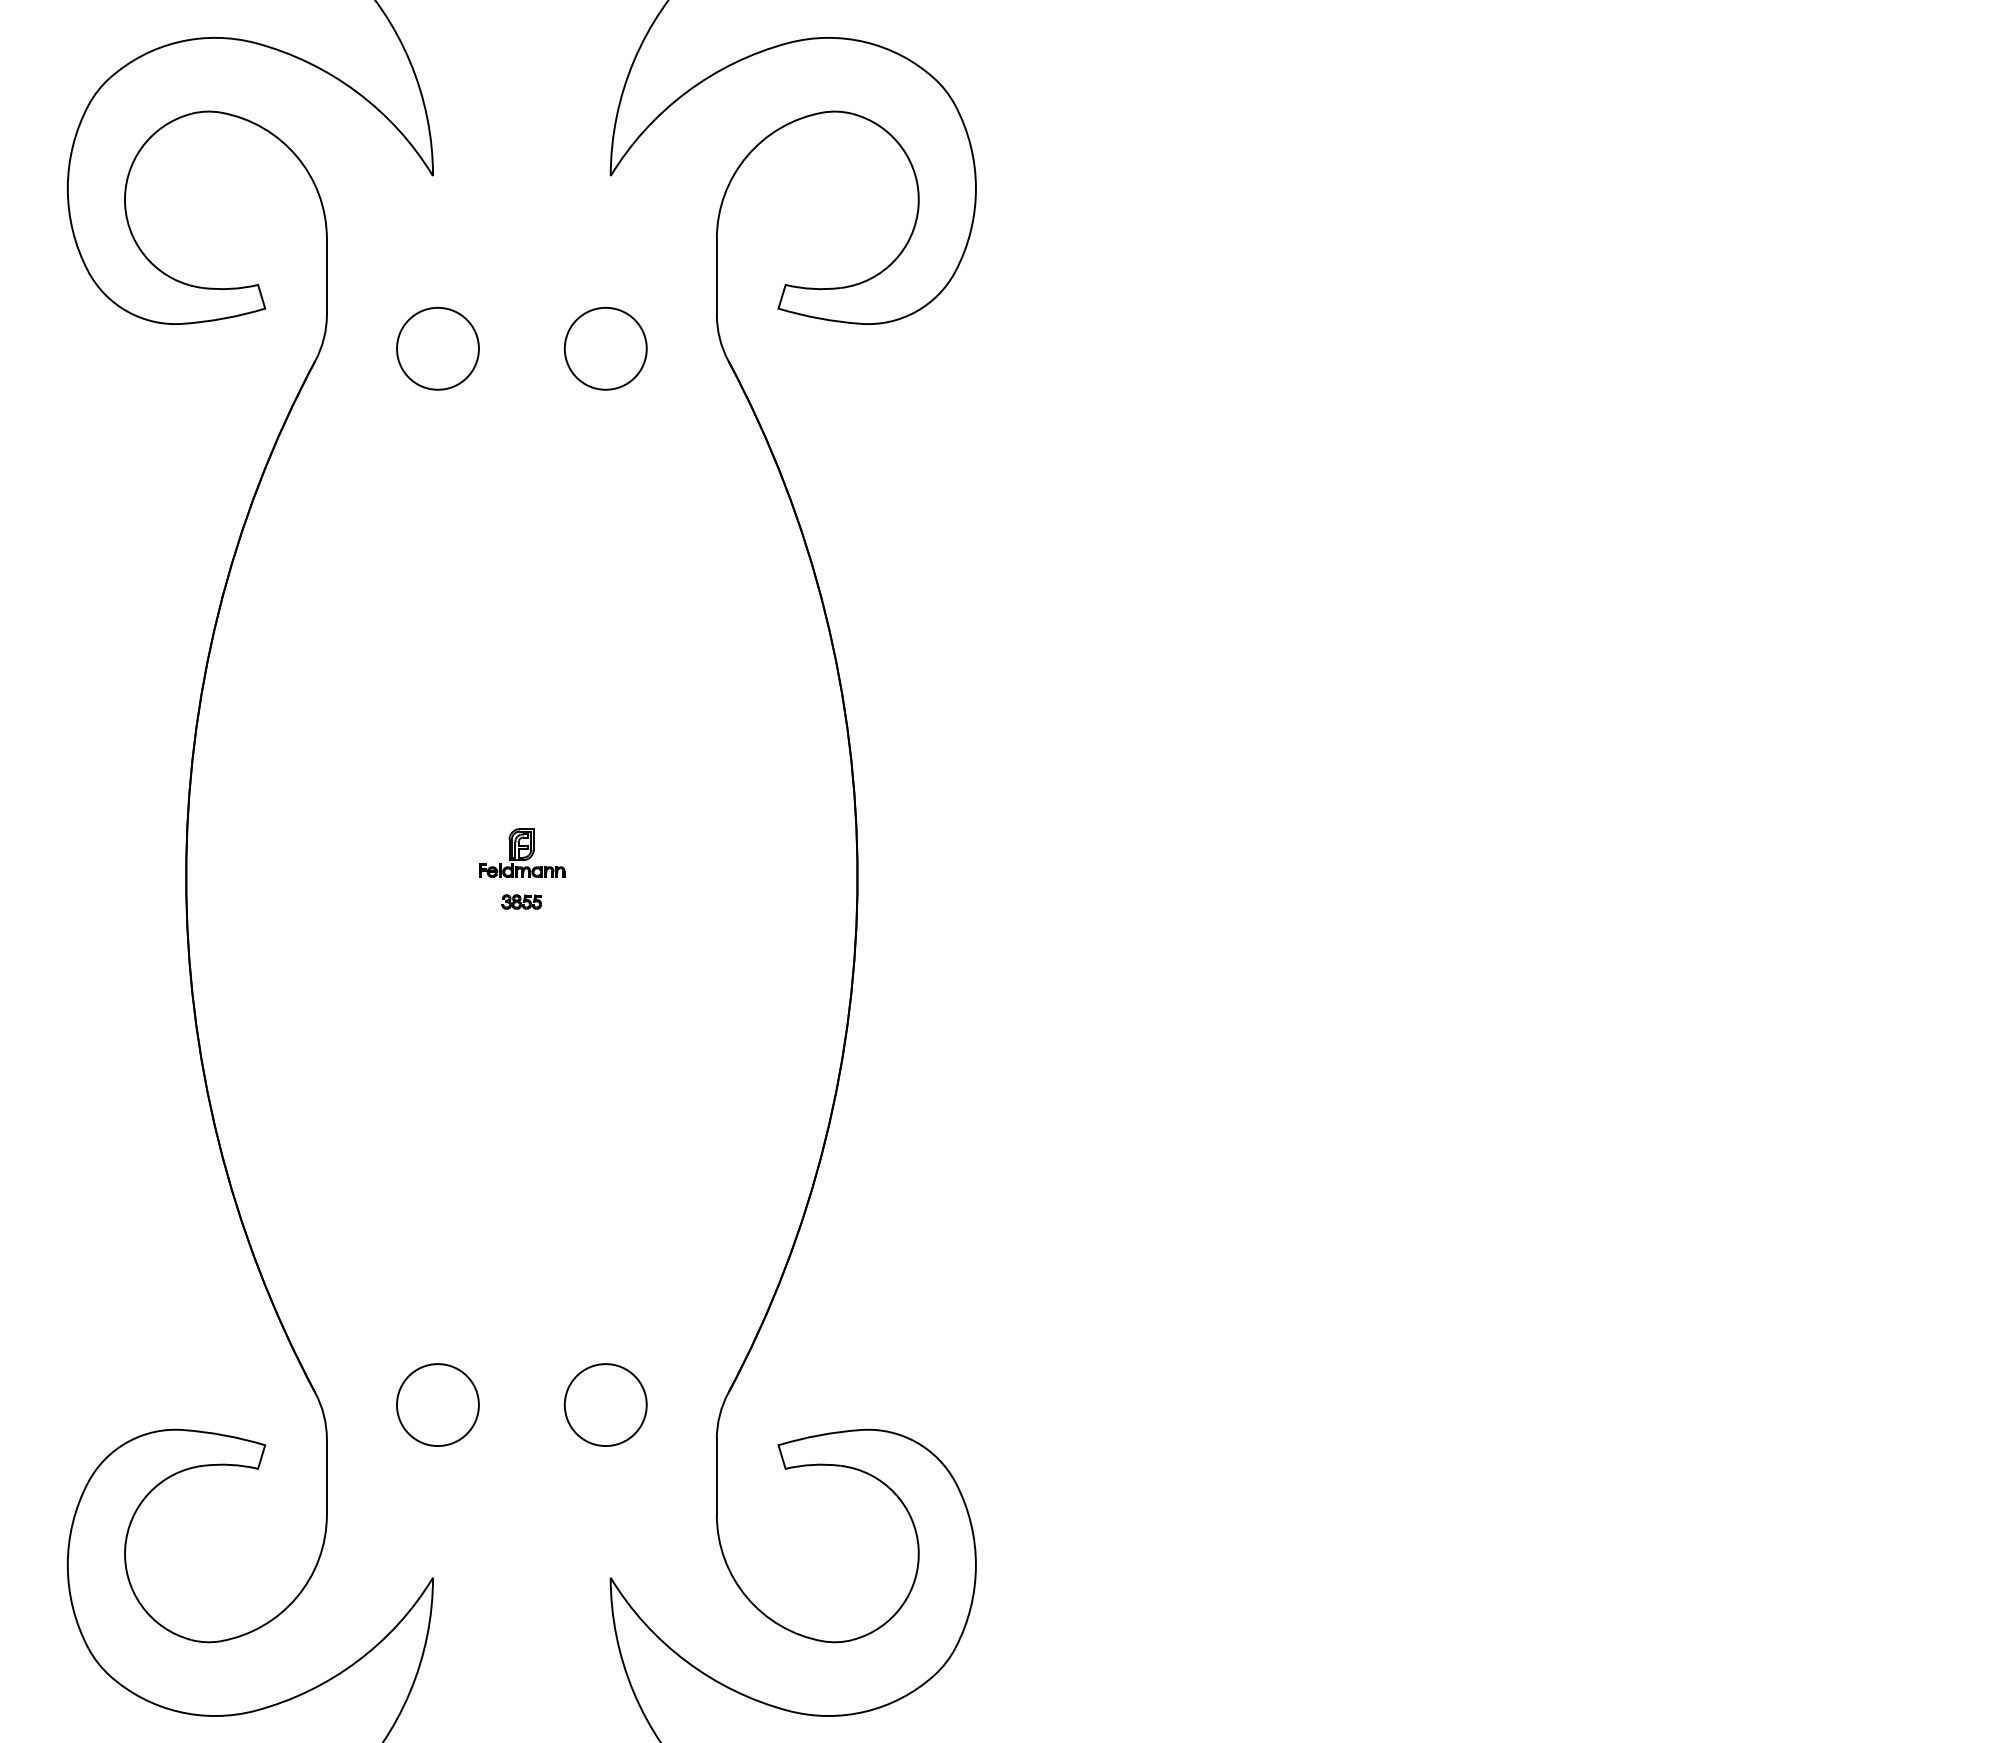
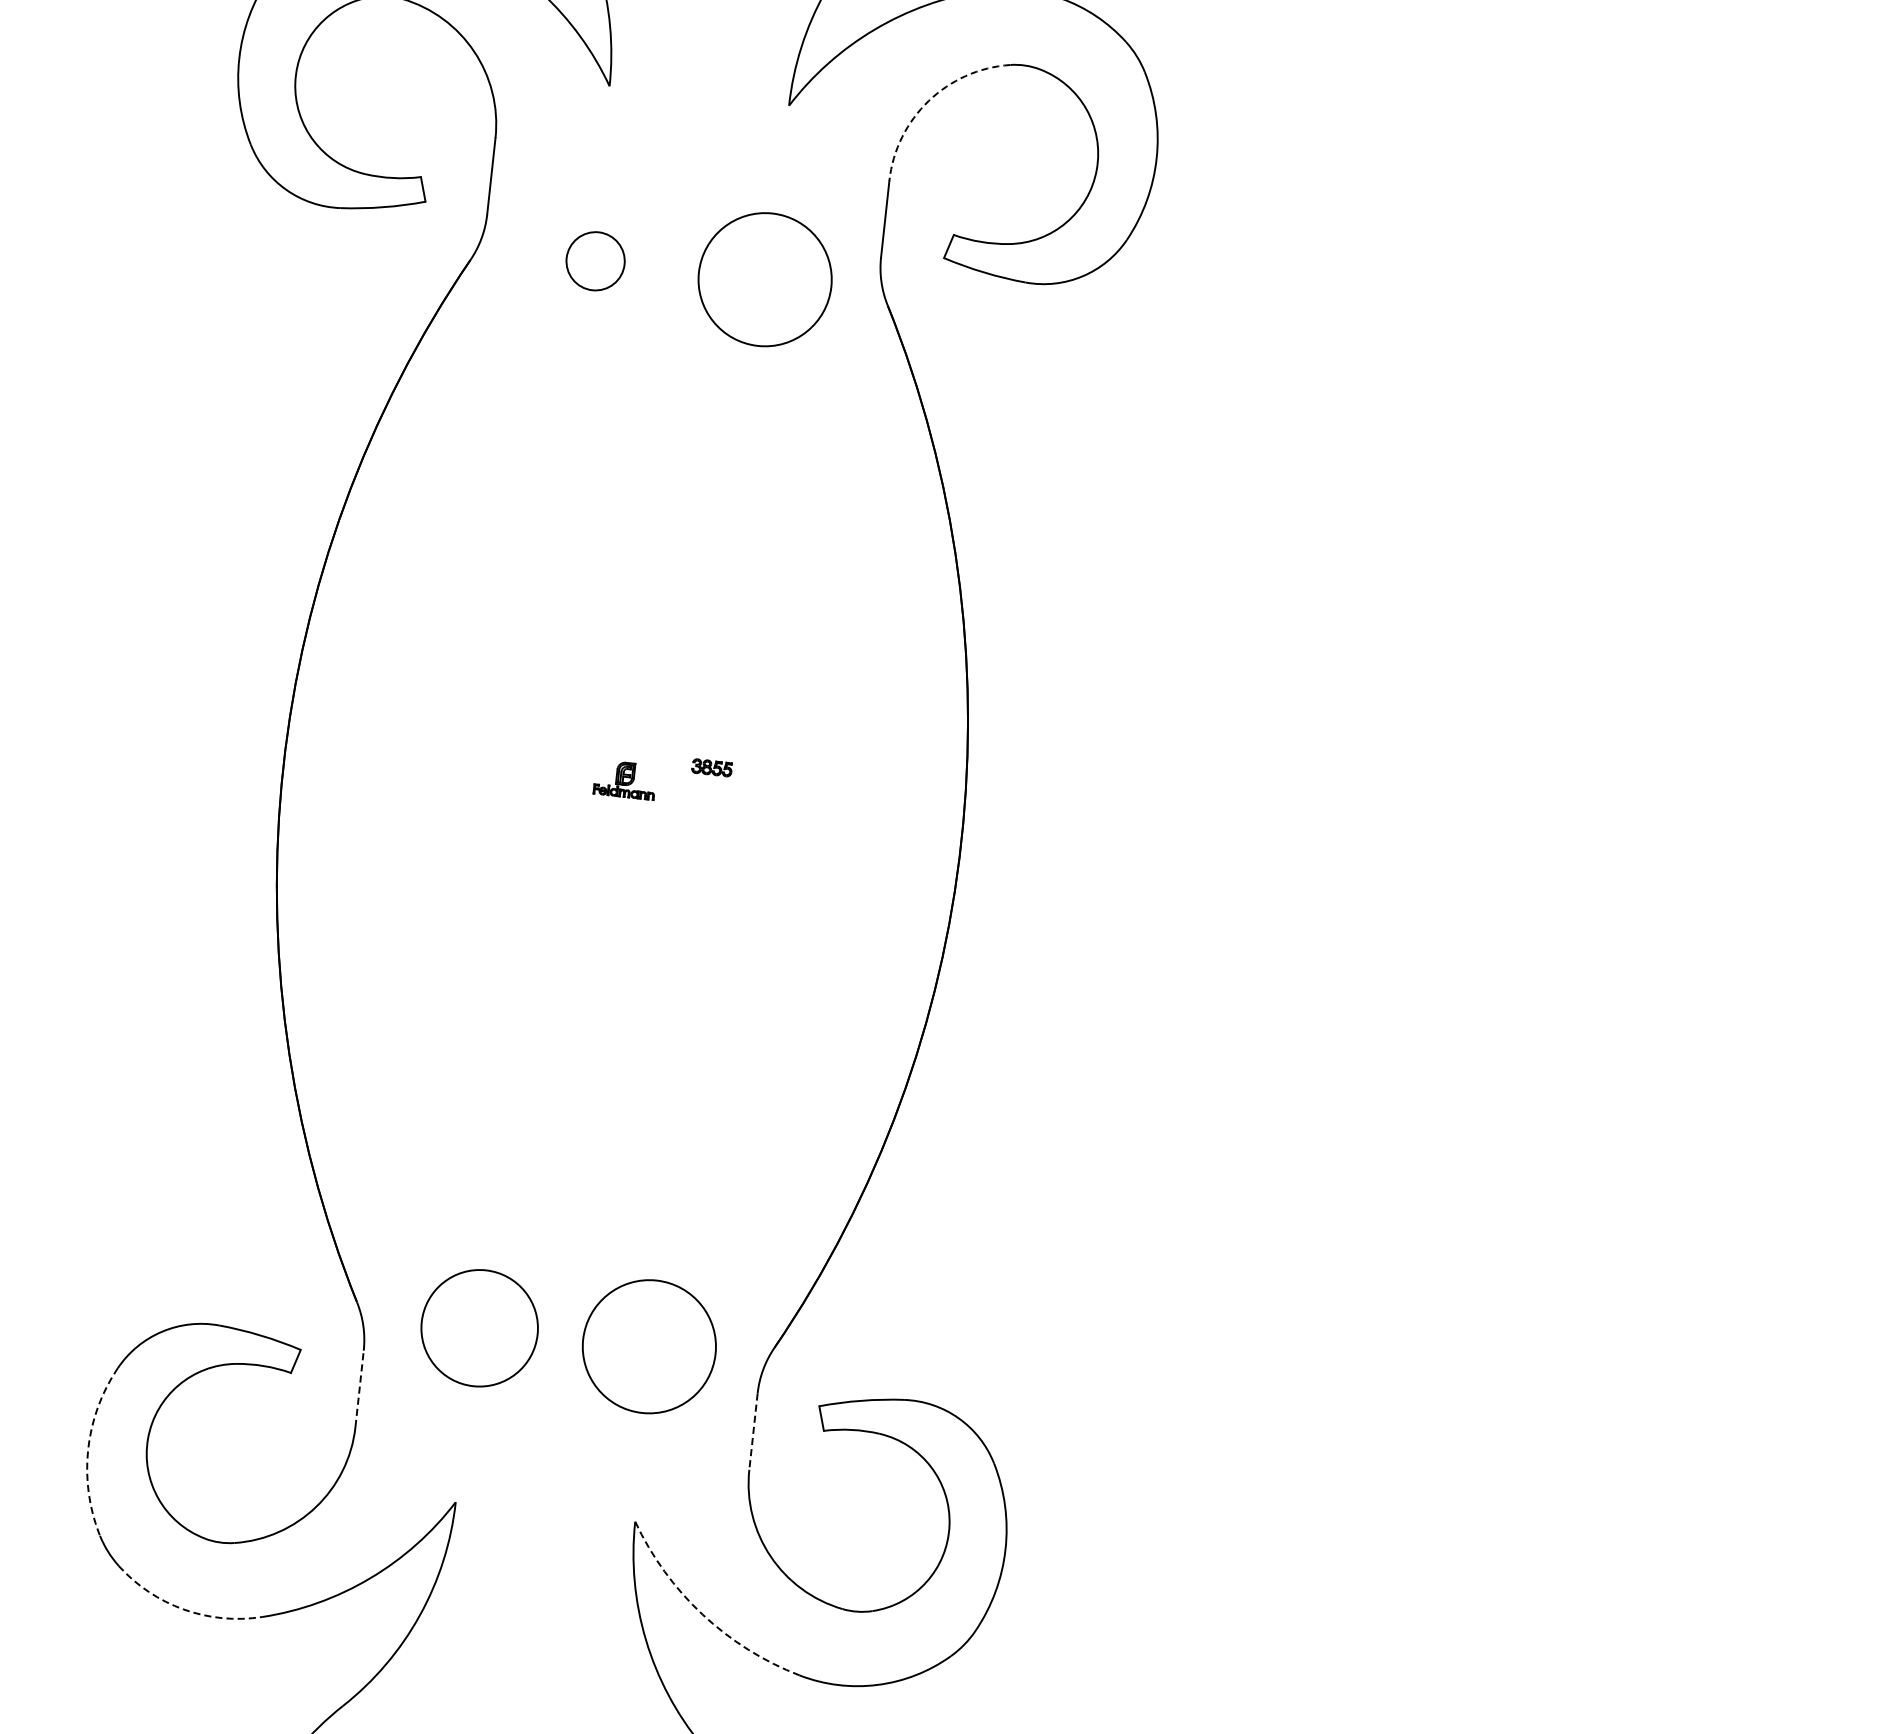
arc: (746, 156) -> (928, 100), solid -> dashed
circle: (437, 348) -> (595, 260), size x0.7
circle: (605, 348) -> (764, 279), size x1.6
part: (522, 852) -> (625, 779), size x0.7
part: (521, 901) -> (711, 767), moved
circle: (605, 1404) -> (649, 1346), size x1.6
circle: (437, 1405) -> (479, 1328), size x1.4
line: (326, 1477) -> (359, 1389), solid -> dashed
line: (716, 1477) -> (753, 1432), solid -> dashed
arc: (67, 1565) -> (87, 1449), solid -> dashed
arc: (686, 1661) -> (702, 1614), solid -> dashed
arc: (178, 1711) -> (183, 1609), solid -> dashed

